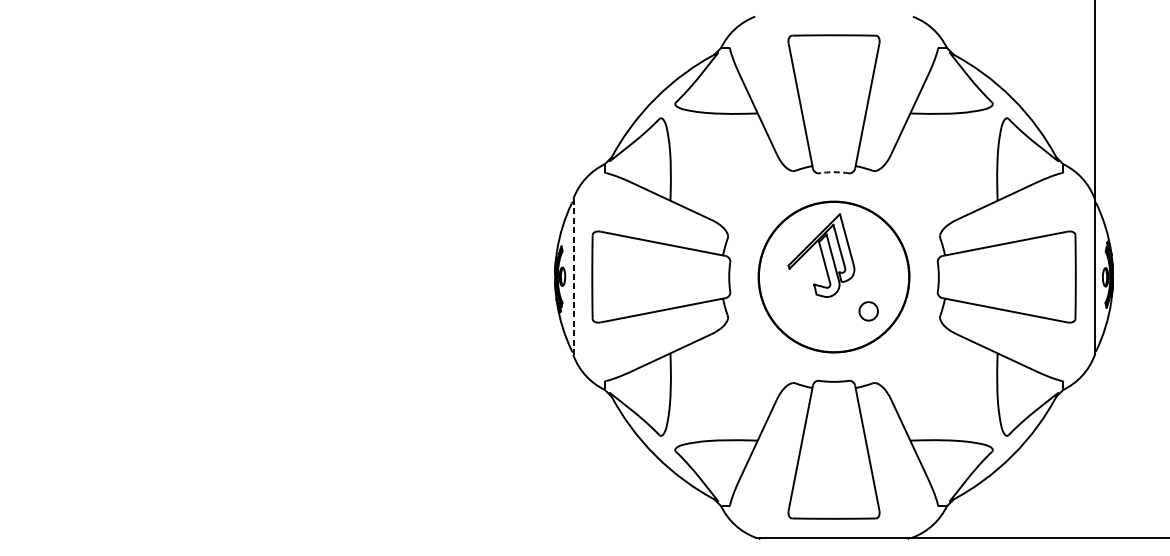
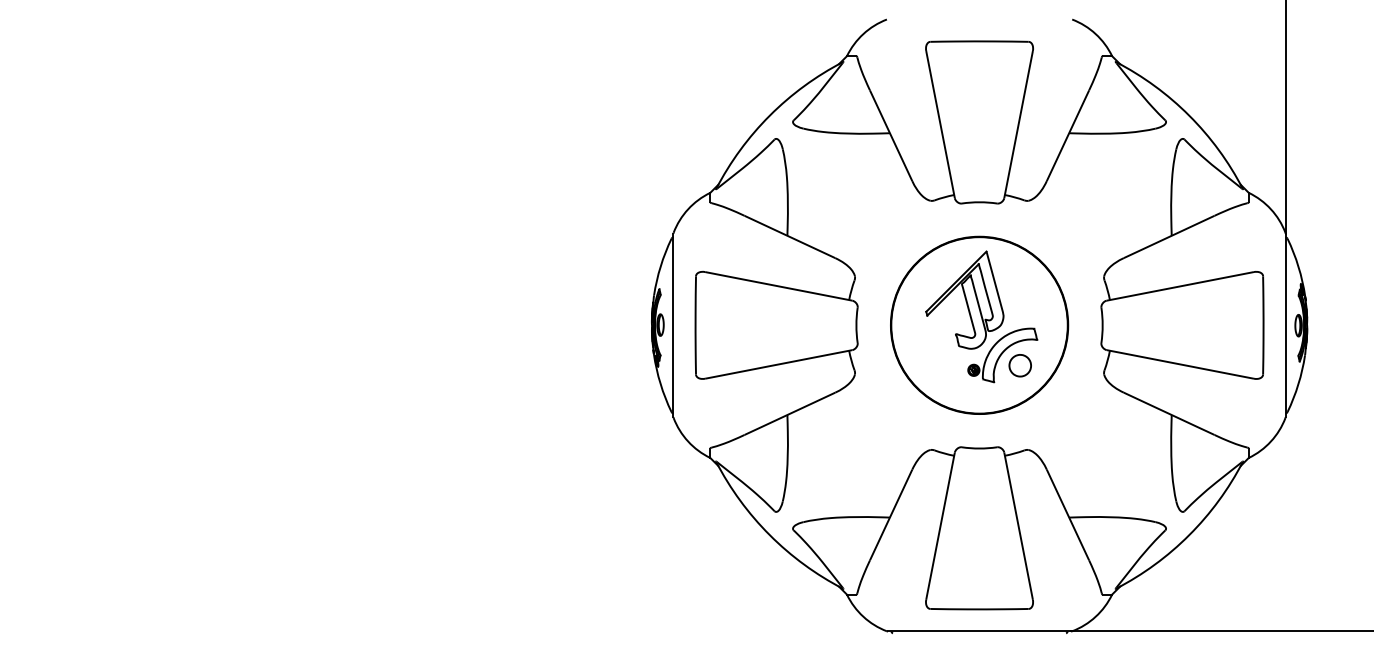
arc: (834, 172) -> (979, 202), dashed -> solid
line: (573, 277) -> (673, 325), dashed -> solid
part: (853, 302) -> (1002, 355), added

